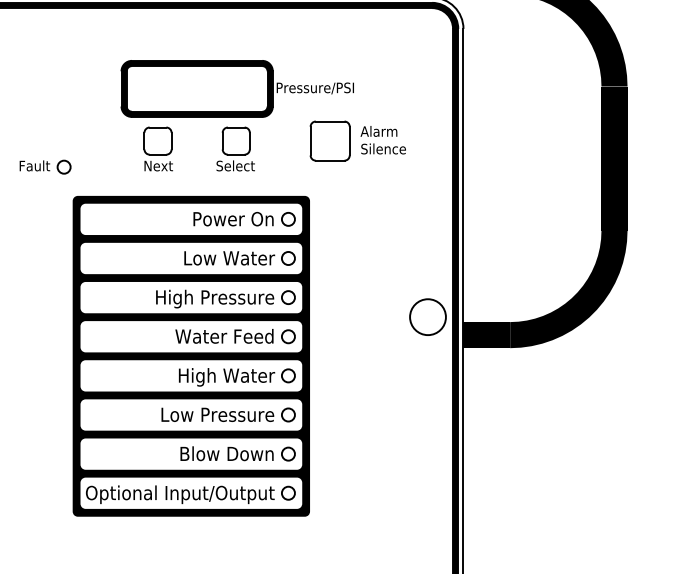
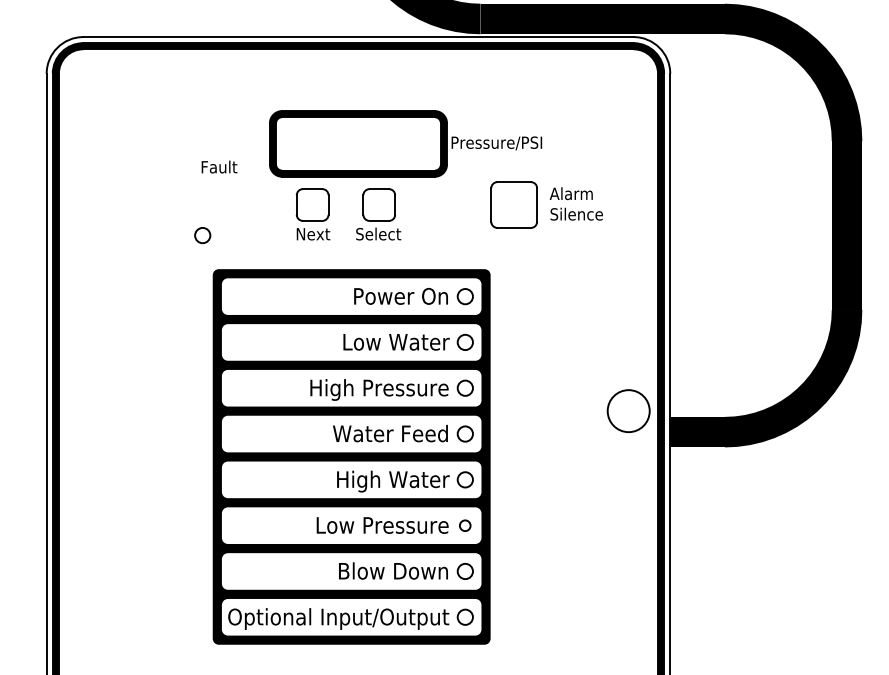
part: (235, 149) -> (378, 214), moved
text: (34, 165) -> (219, 166), moved
circle: (287, 414) -> (464, 525), size x0.7

